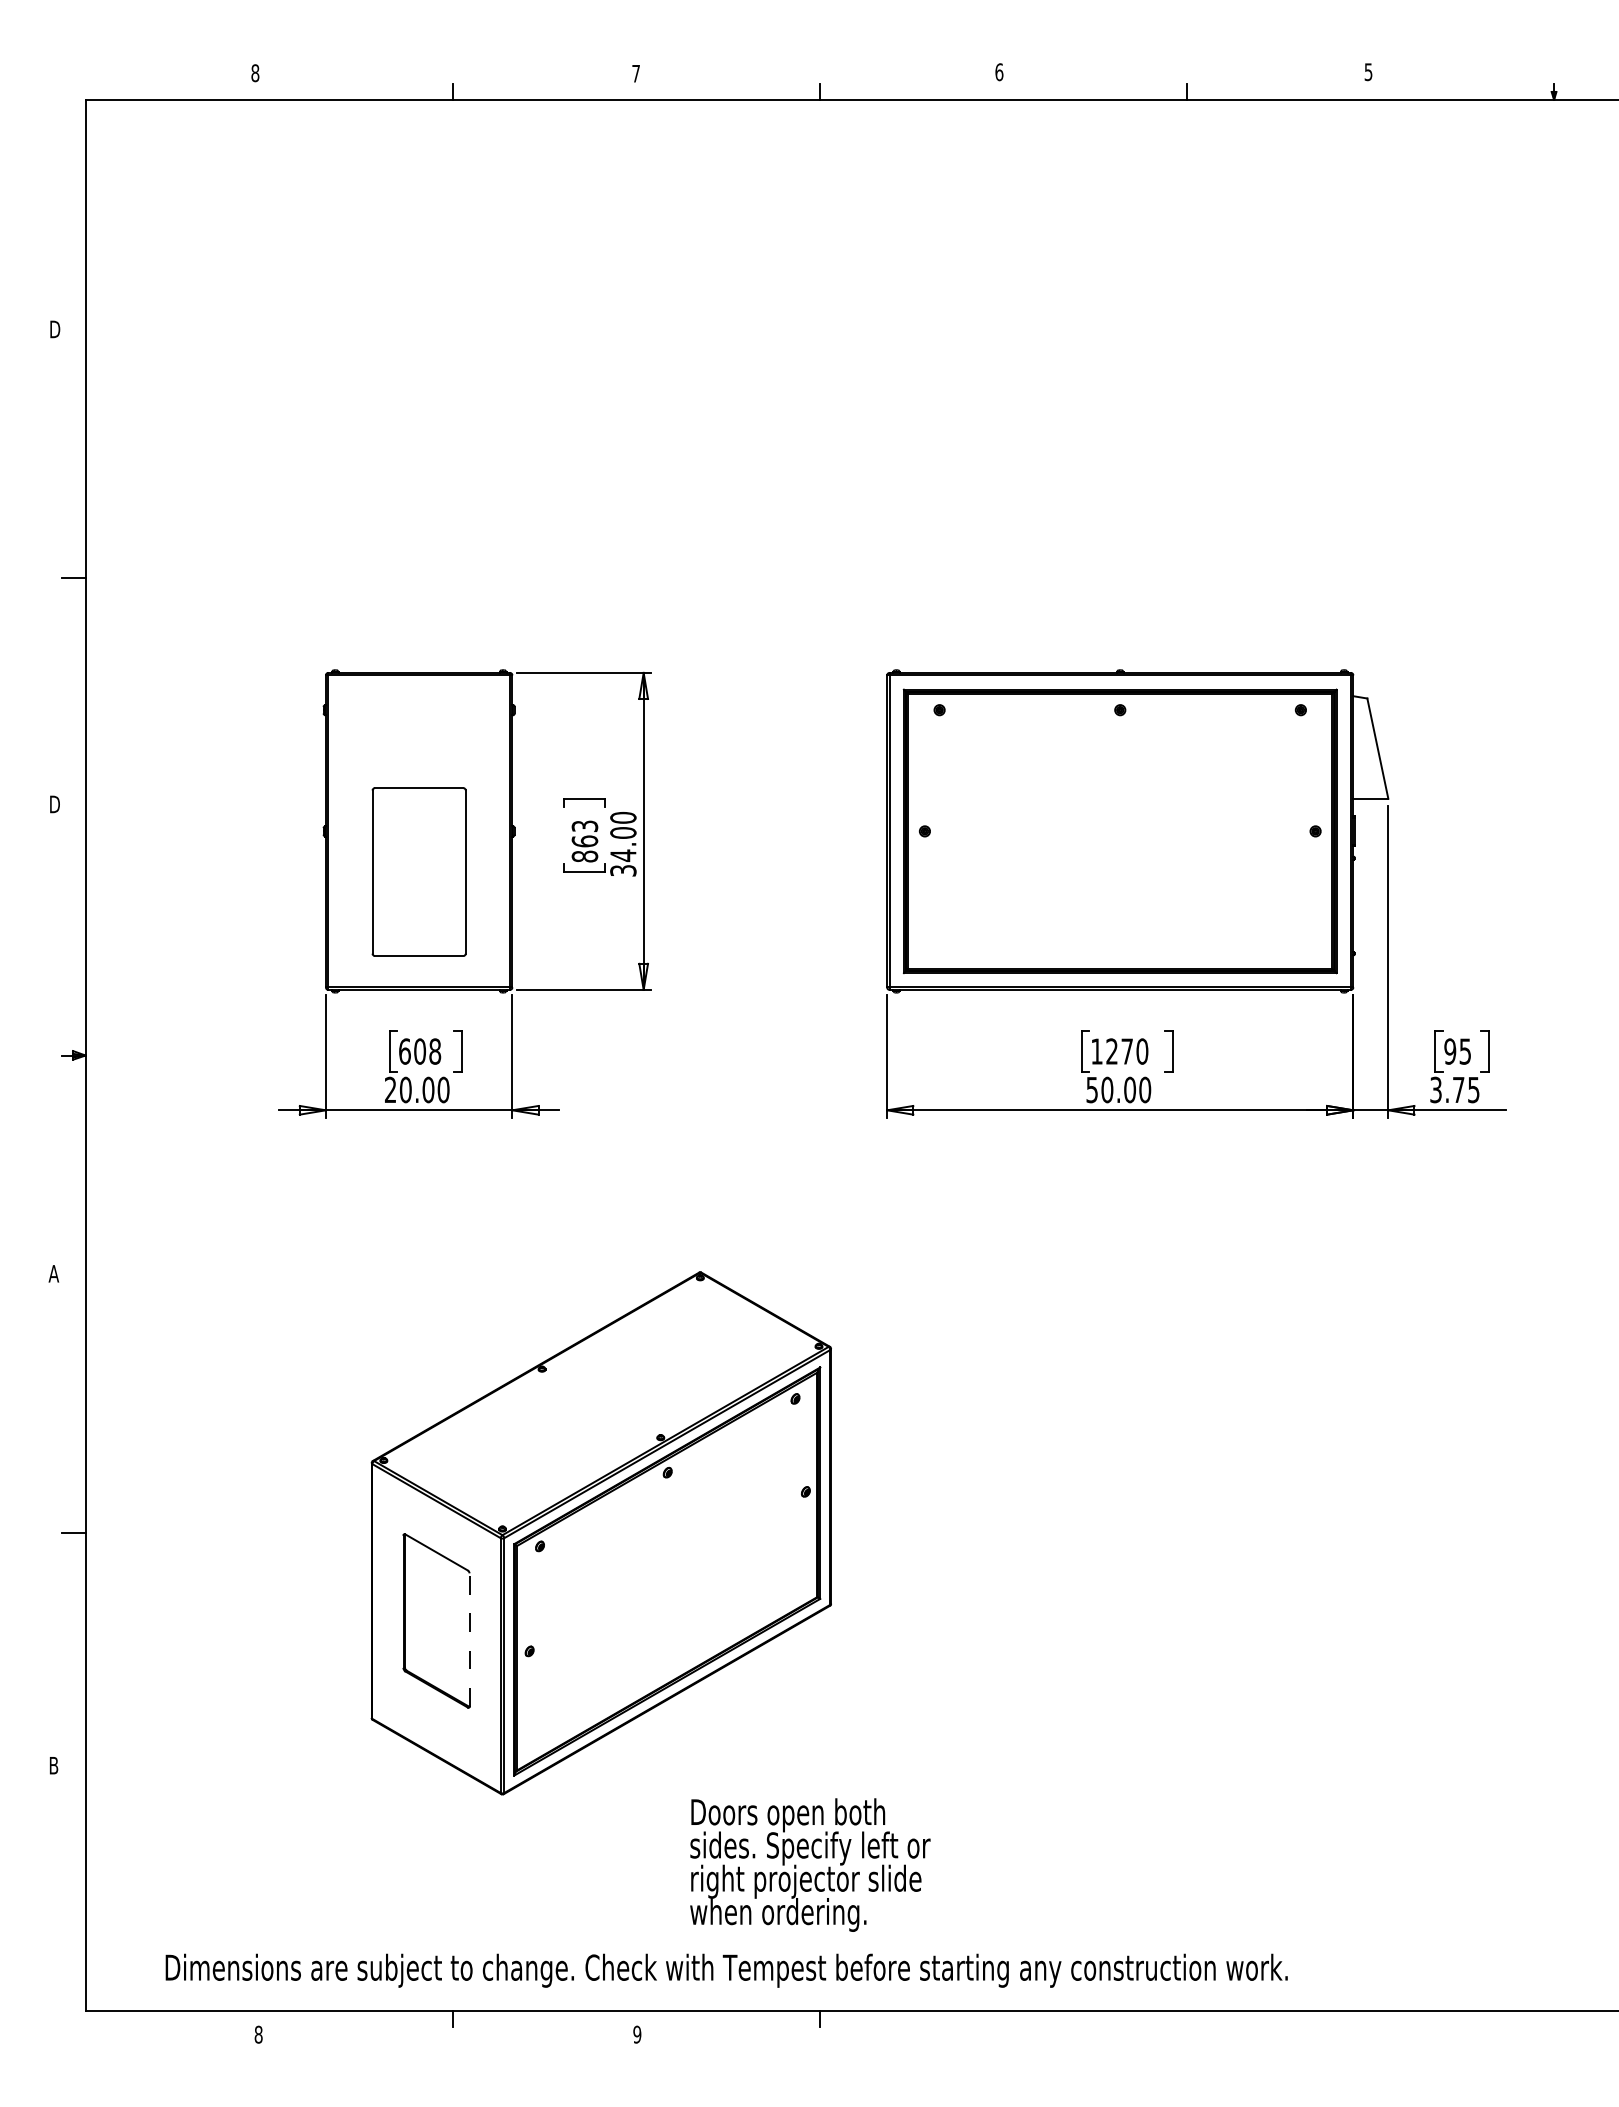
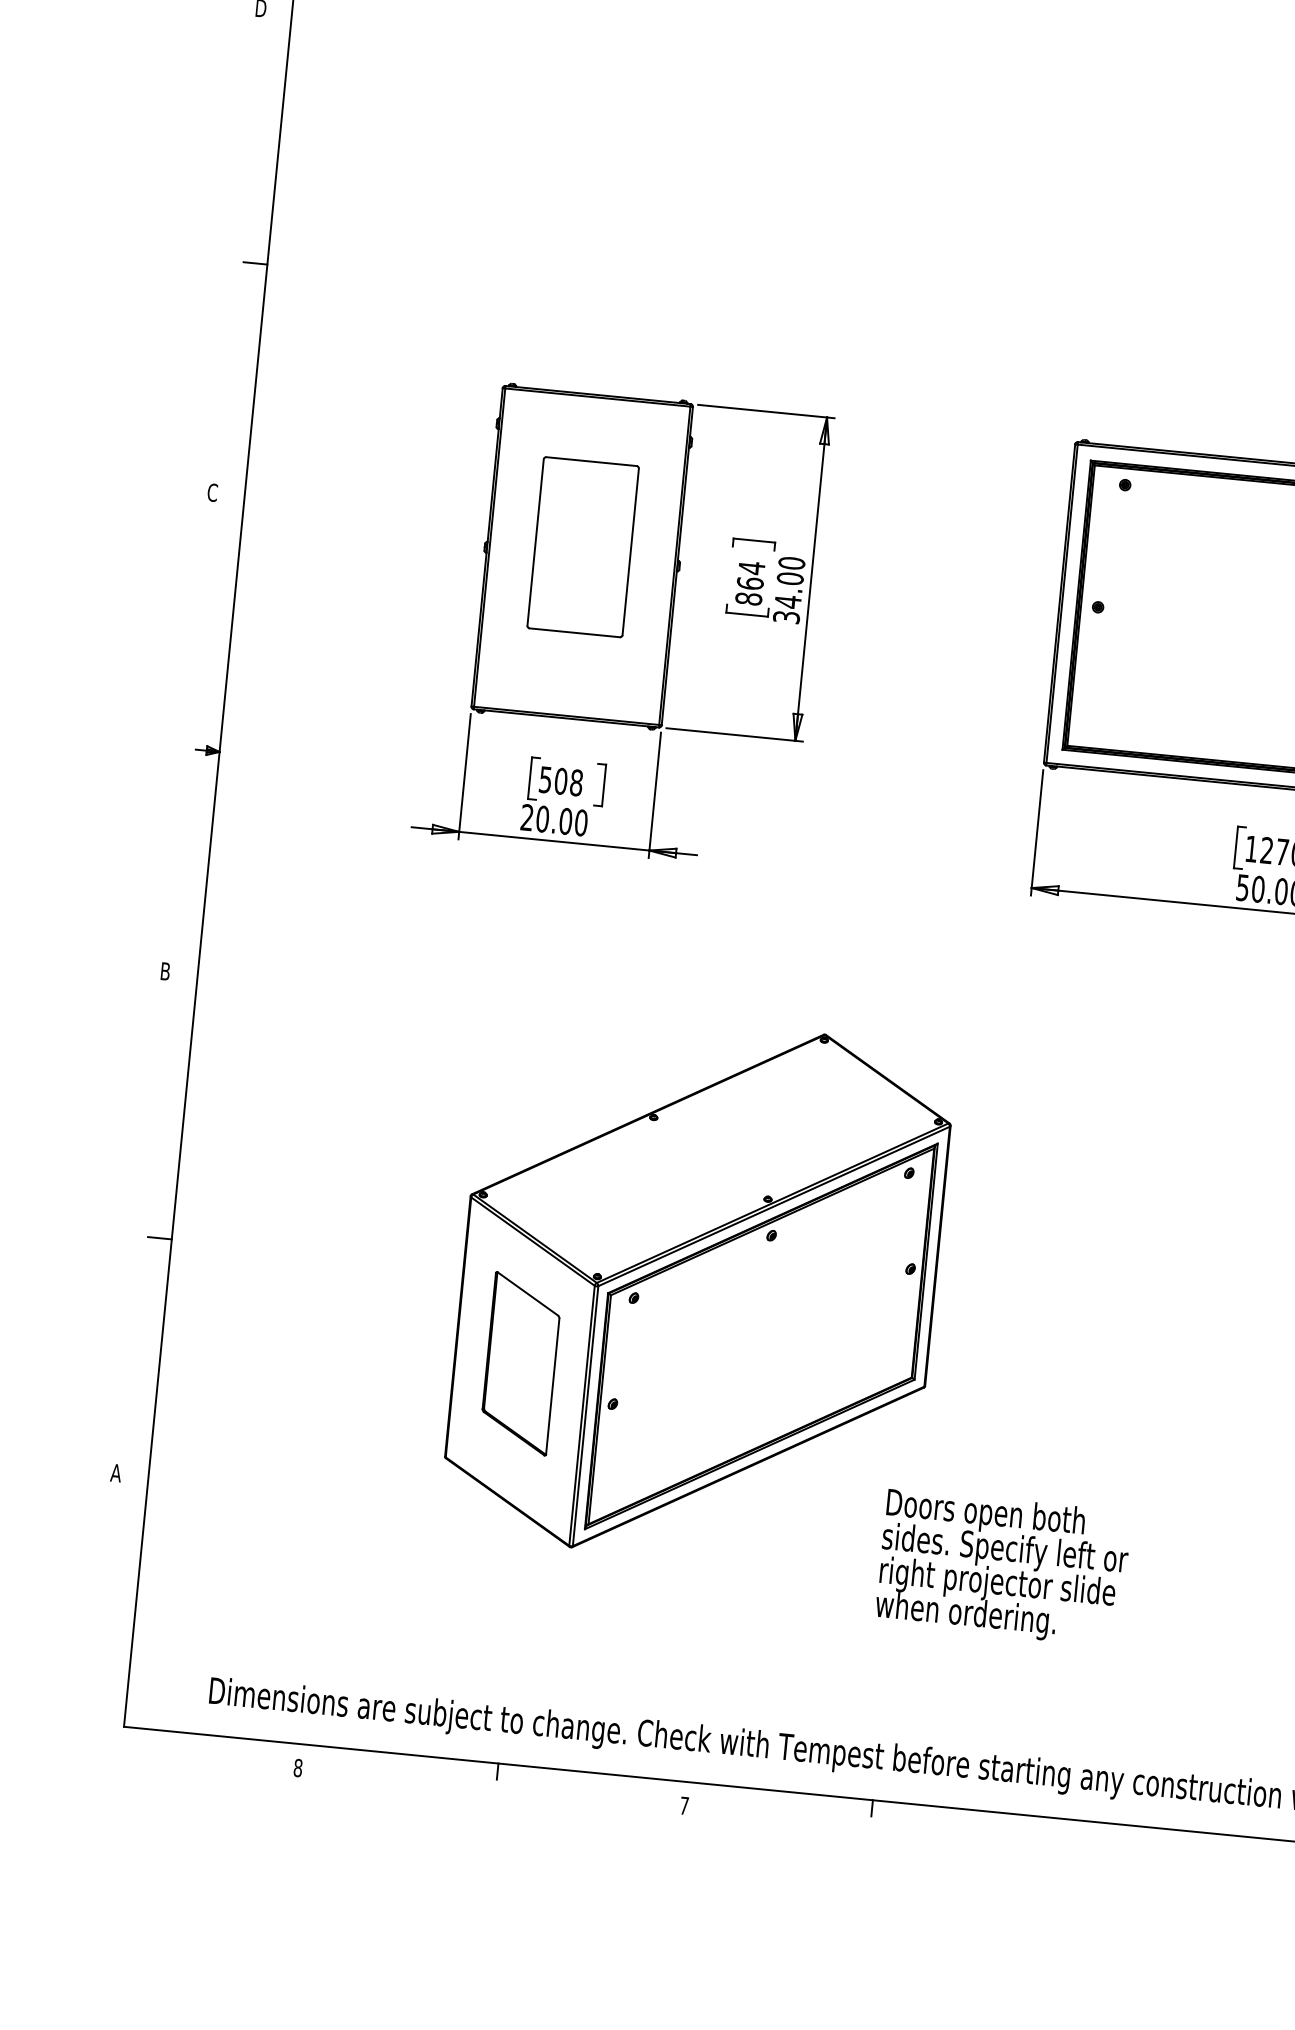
text: (54, 804) -> (212, 492), D -> C
text: (584, 826) -> (751, 568), 863 -> 864
part: (418, 871) -> (582, 546), moved
text: (404, 1051) -> (545, 779), 608 -> 508
text: (53, 1273) -> (165, 971), A -> B
line: (469, 1639) -> (552, 1386), dashed -> solid
text: (53, 1765) -> (115, 1472), B -> A
text: (810, 1864) -> (1003, 1567), moved
text: (637, 2034) -> (684, 1805), 9 -> 7

